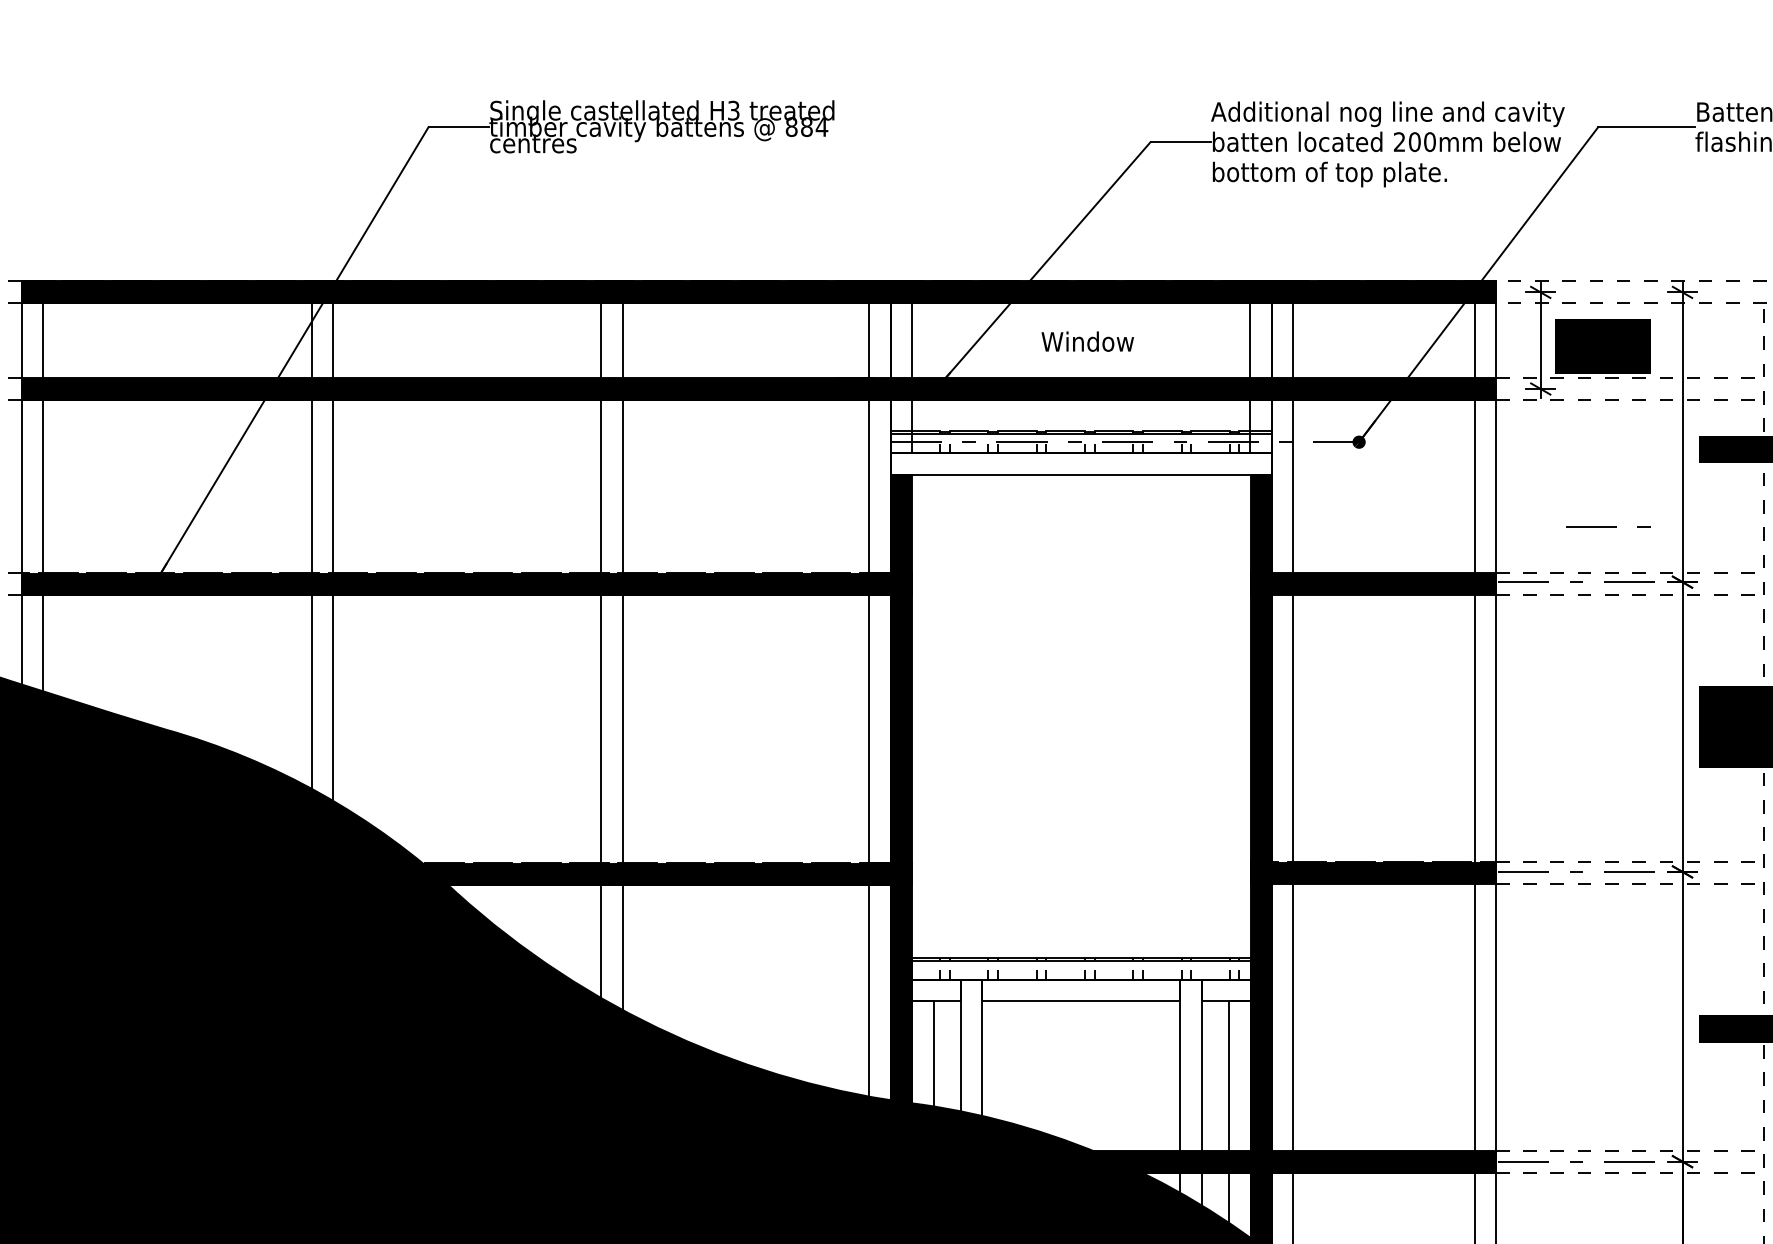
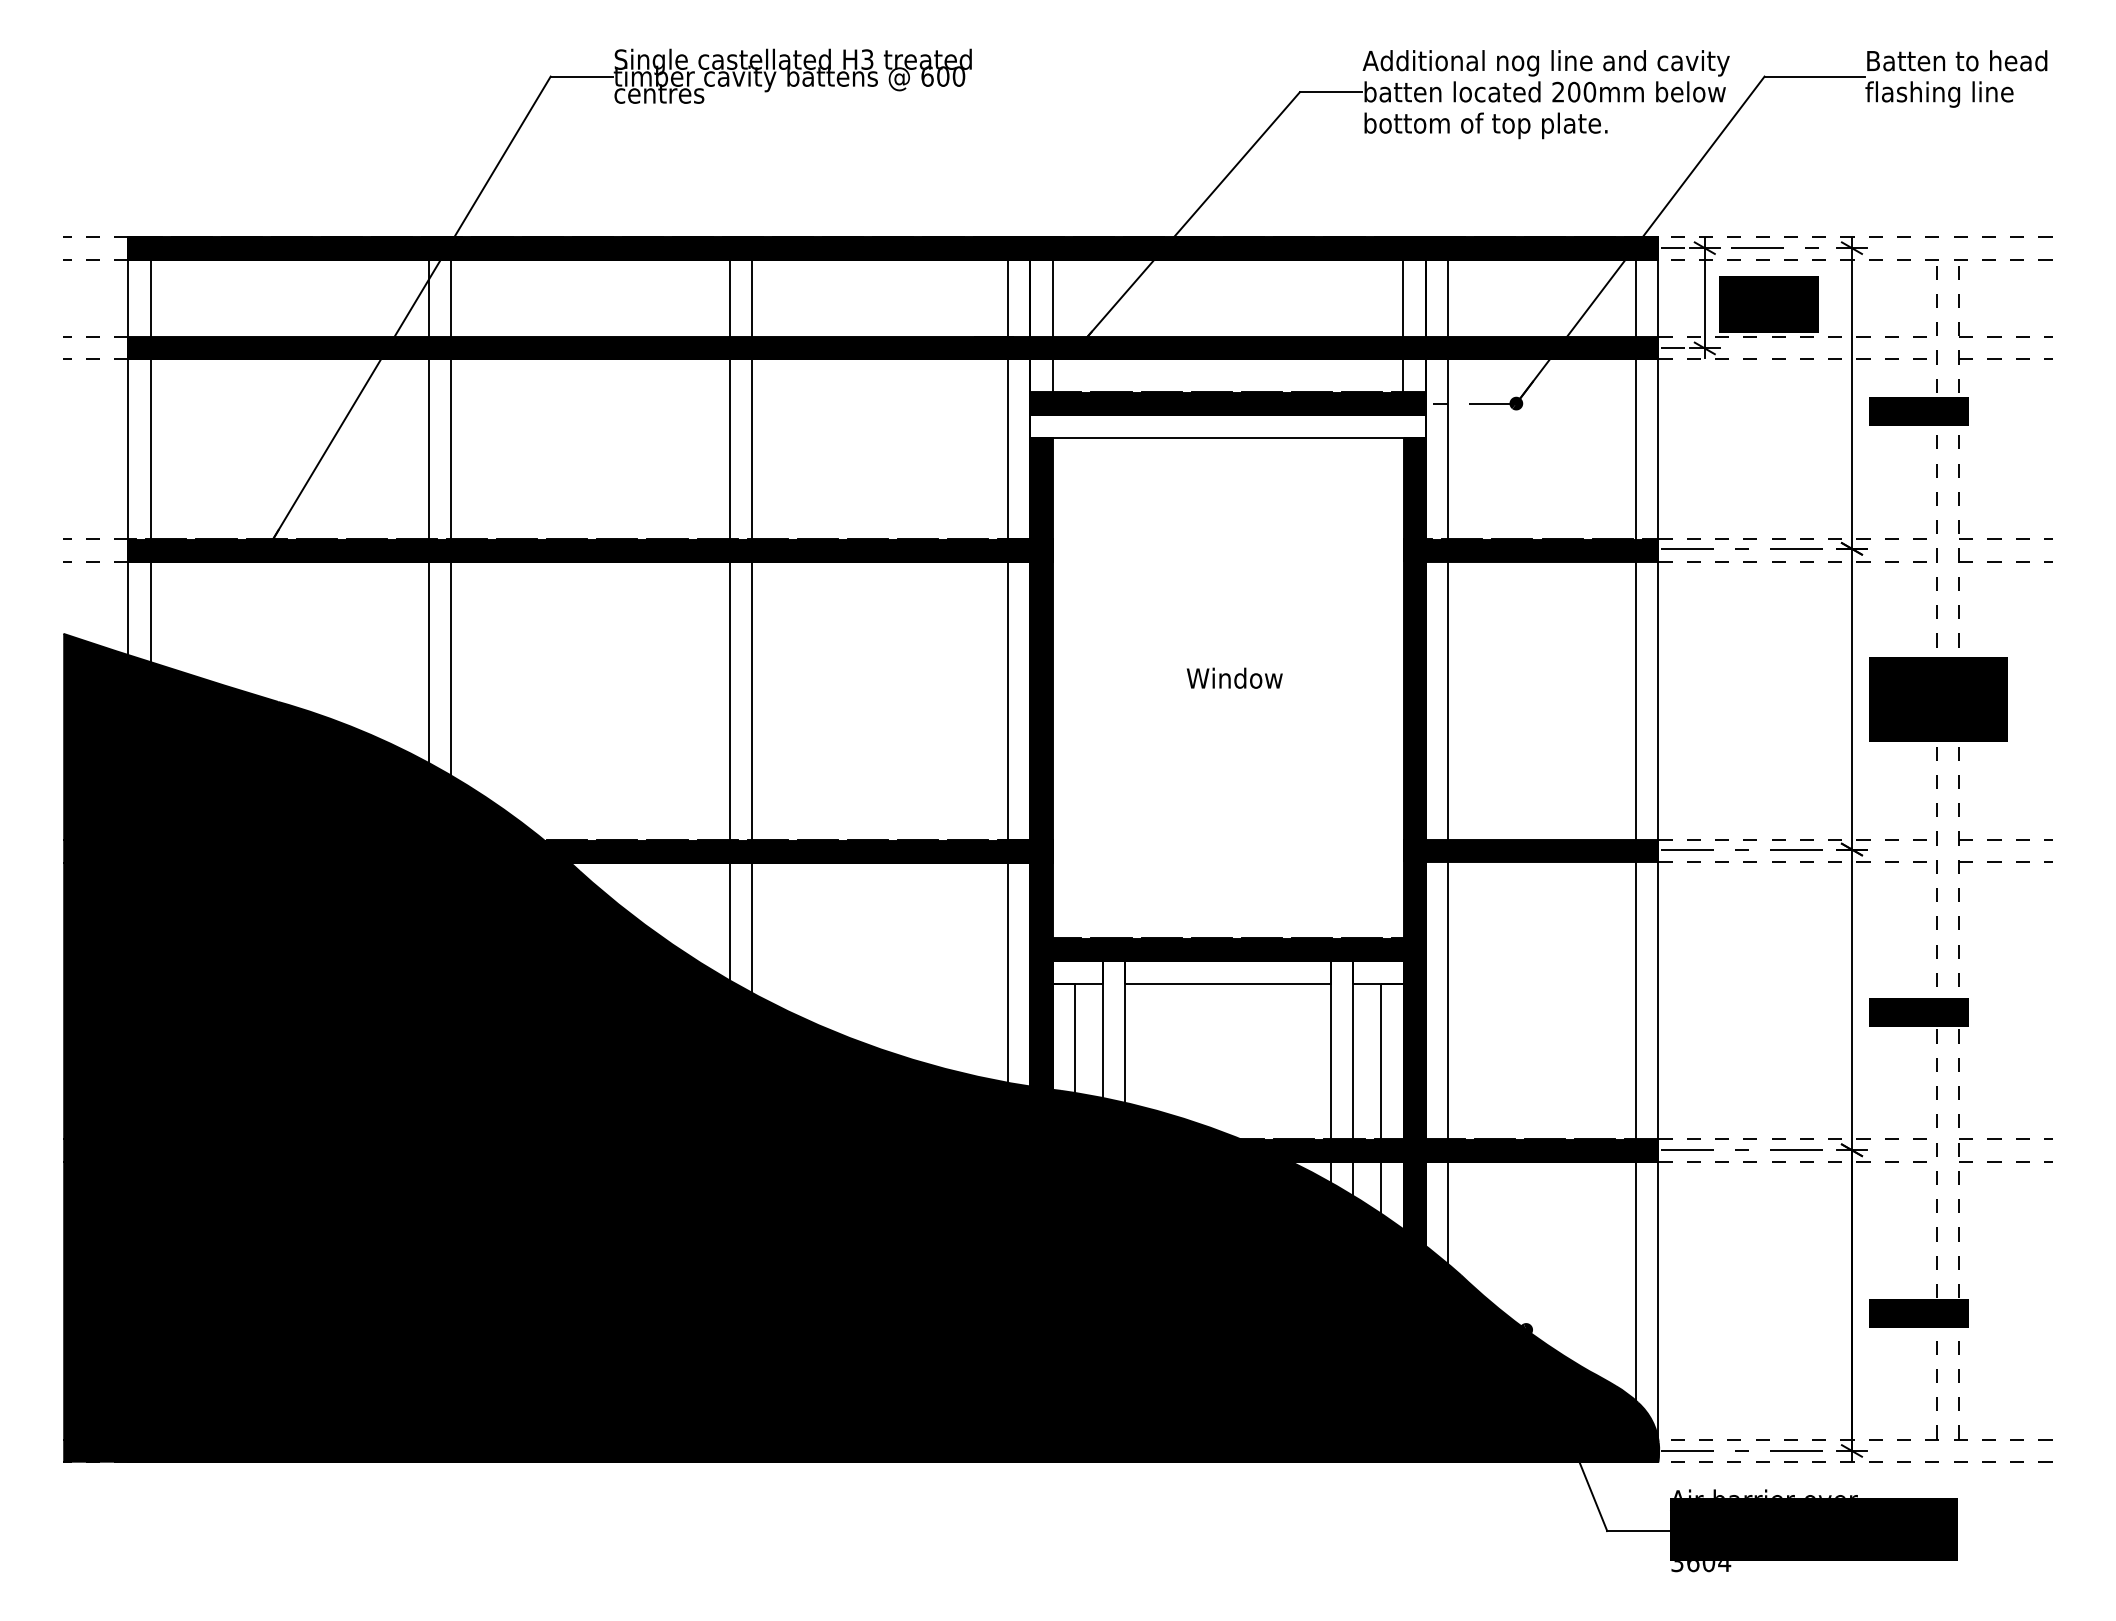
text: (807, 126) -> (943, 76), 884 -> 600
line: (1509, 292) -> (1672, 248), added
text: (1087, 340) -> (1234, 677), moved
line: (1509, 389) -> (1672, 348), added
fill: (1080, 442) -> (1227, 403), added
line: (1607, 525) -> (1774, 247), moved
fill: (1080, 968) -> (1227, 949), added

